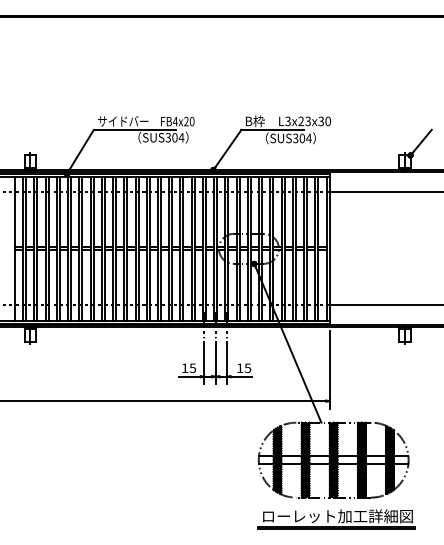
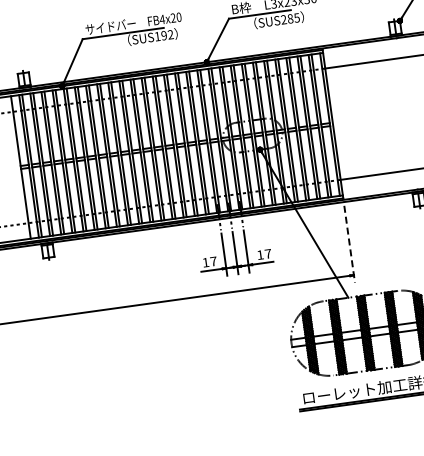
text: (174, 137) -> (163, 35), SUS304 -> SUS192
text: (302, 138) -> (290, 18), SUS304 -> SUS285
text: (192, 368) -> (213, 261), 15 -> 17
text: (247, 368) -> (267, 254), 15 -> 17
line: (329, 369) -> (349, 243), solid -> dashed

